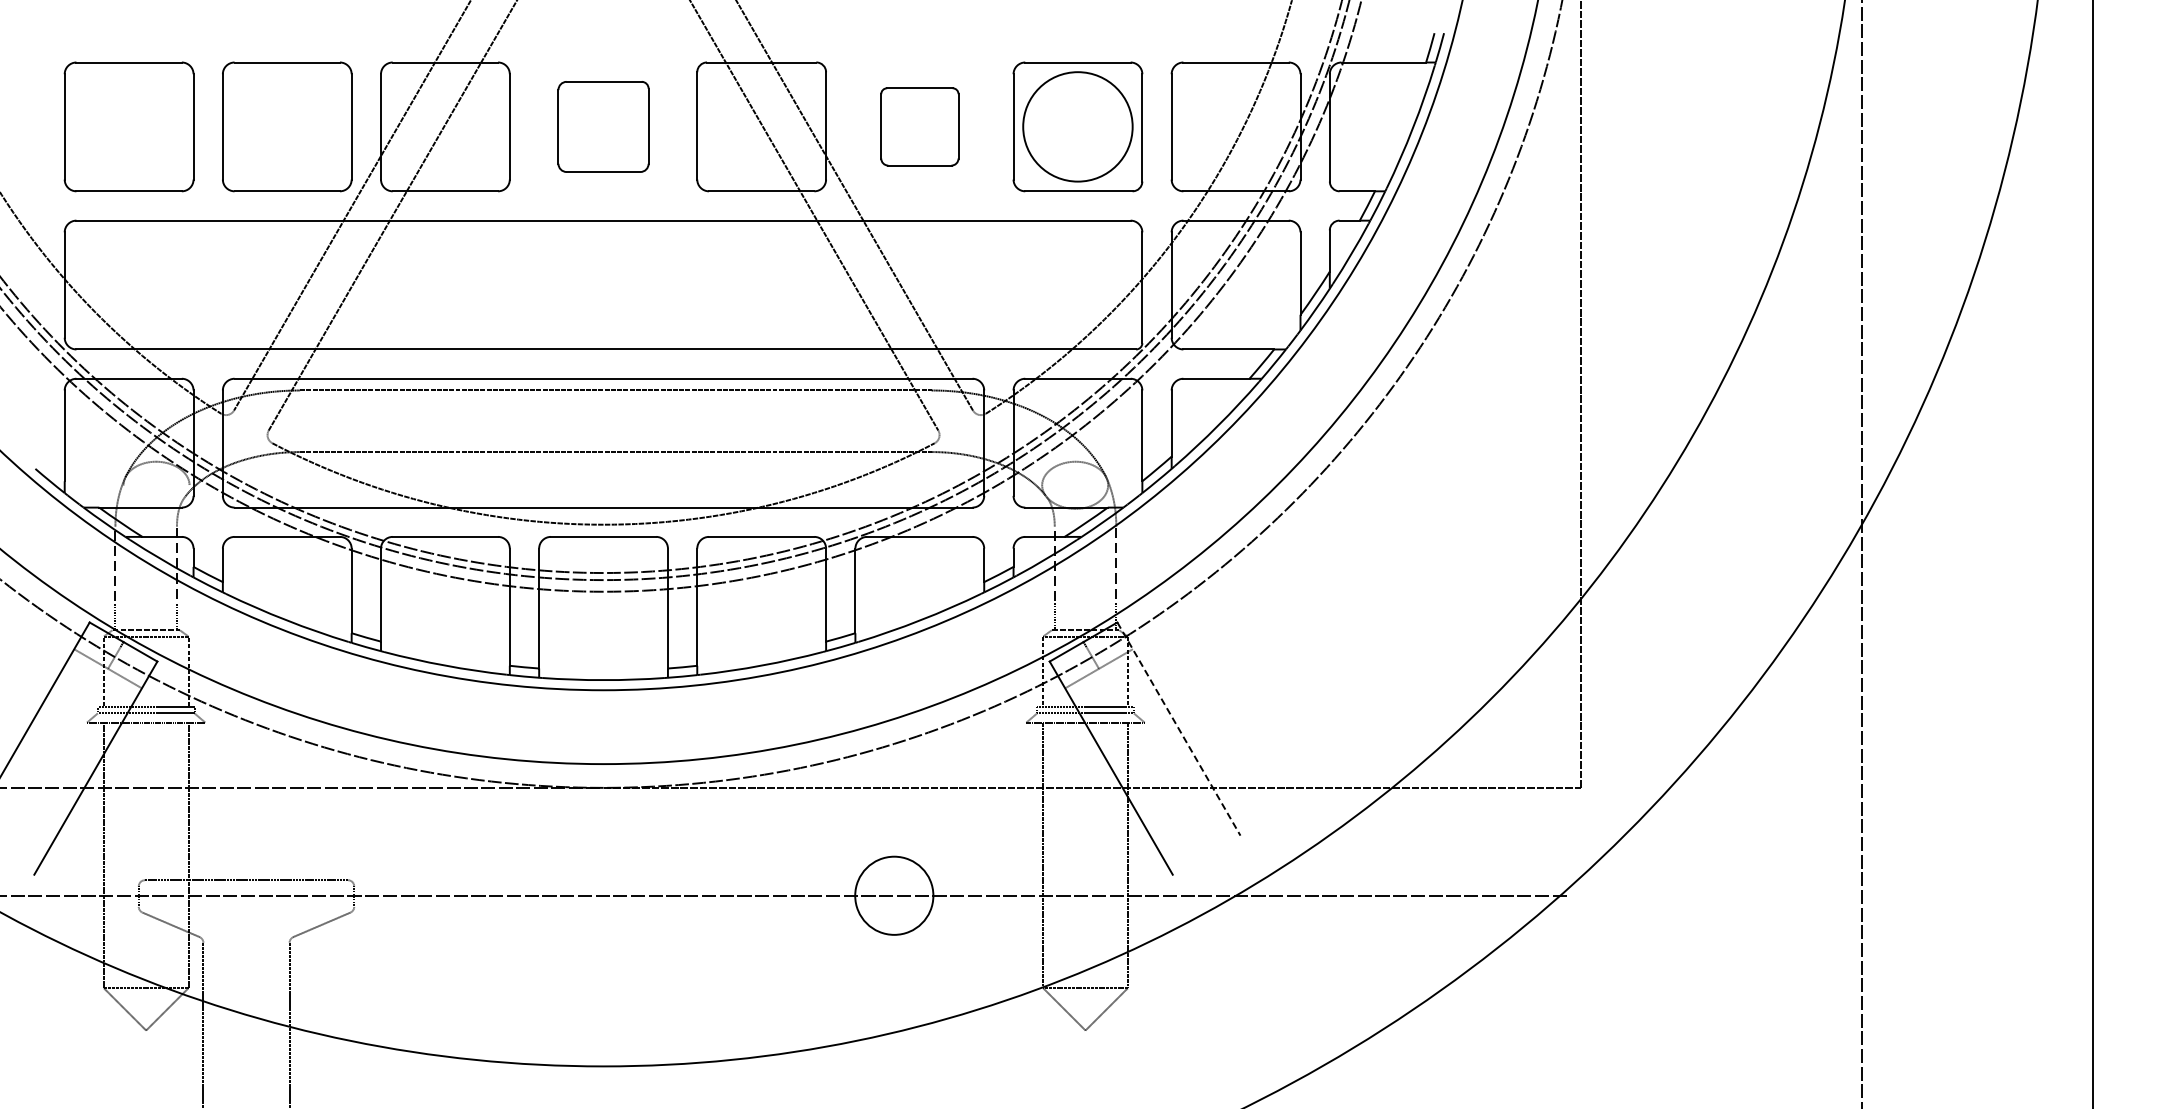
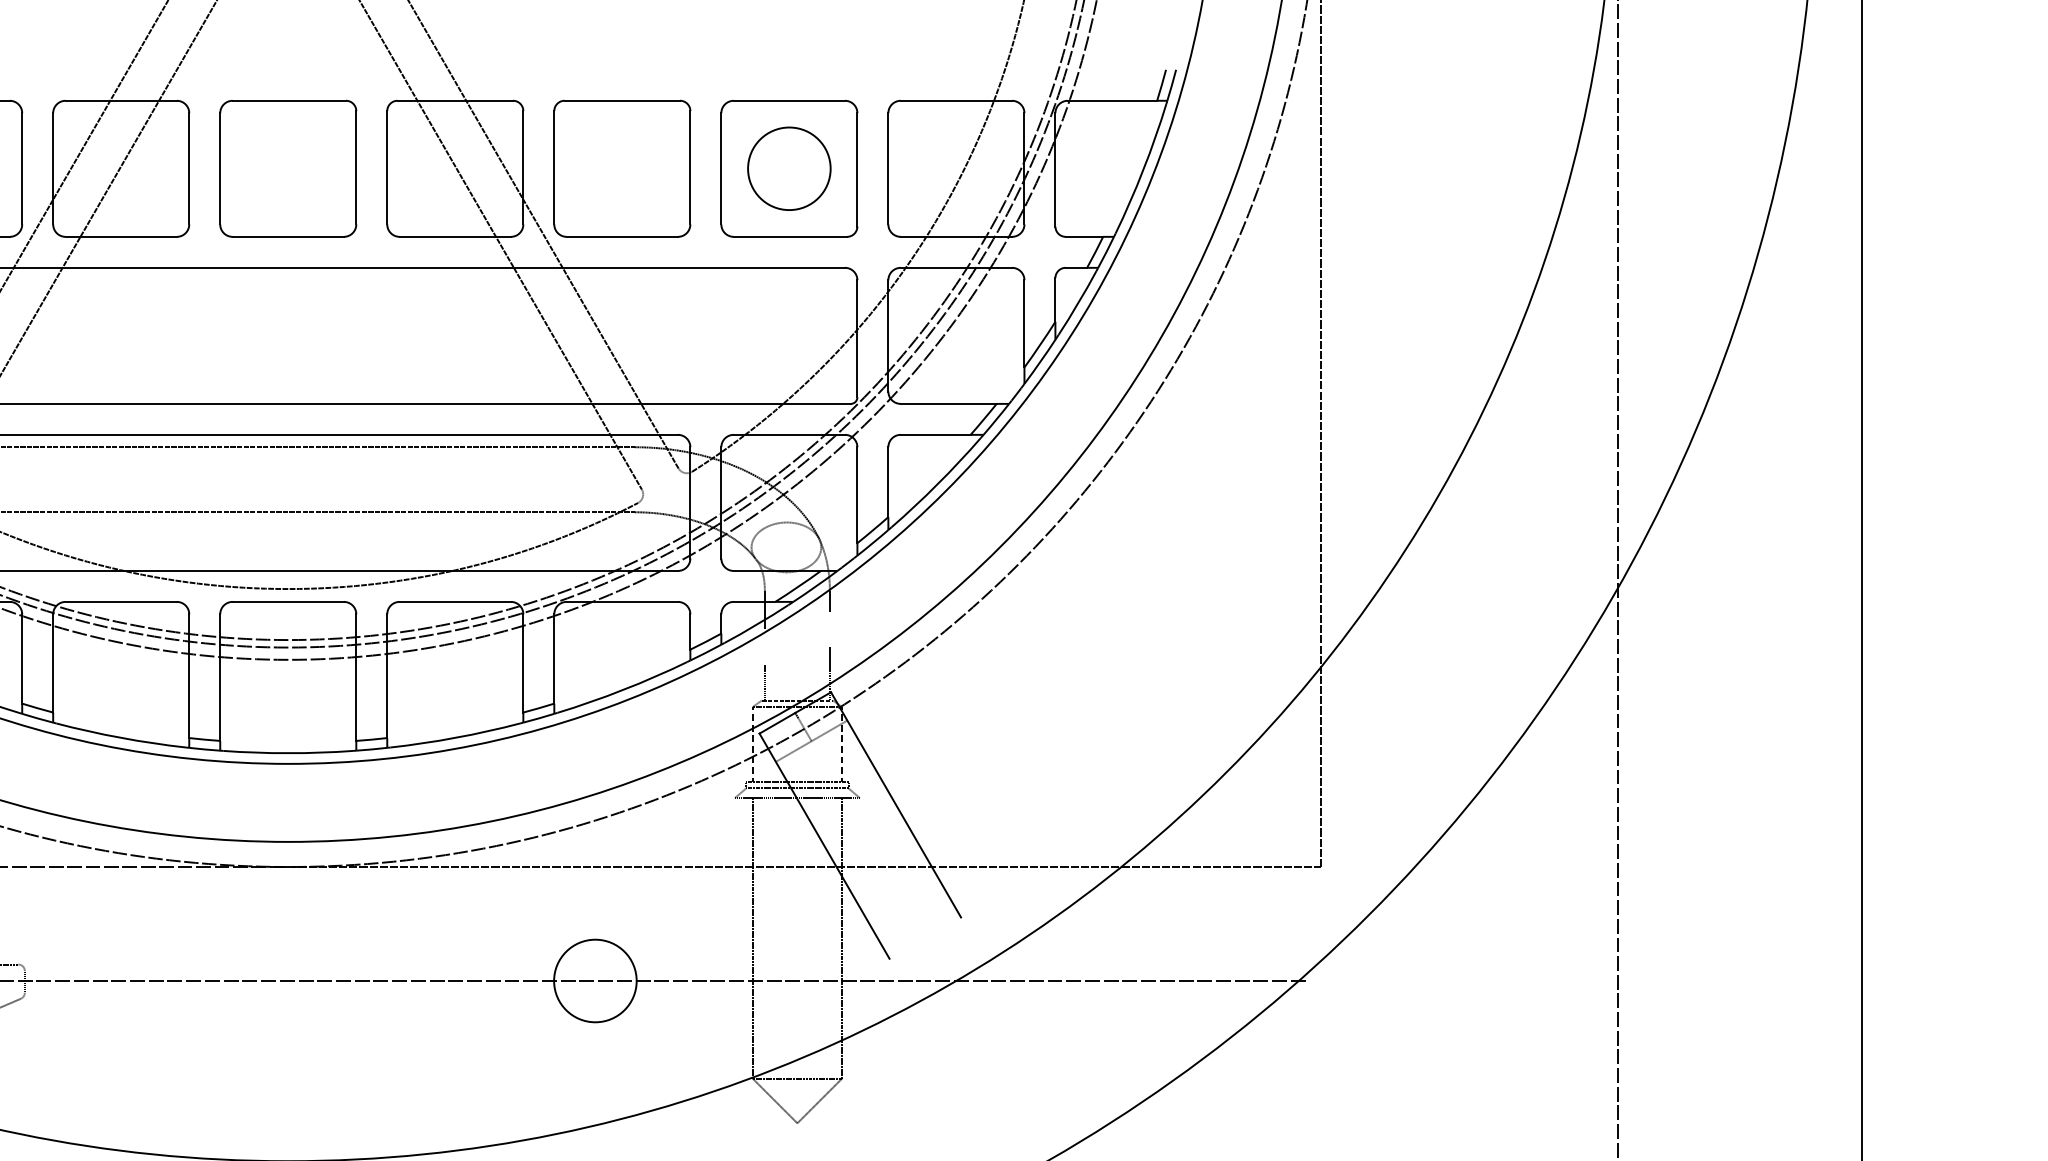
part: (603, 126) -> (288, 168), size x1.43
part: (919, 126) -> (622, 168), size x1.67
circle: (1077, 126) -> (788, 168), size x0.71
line: (1179, 729) -> (896, 805), dashed -> solid

